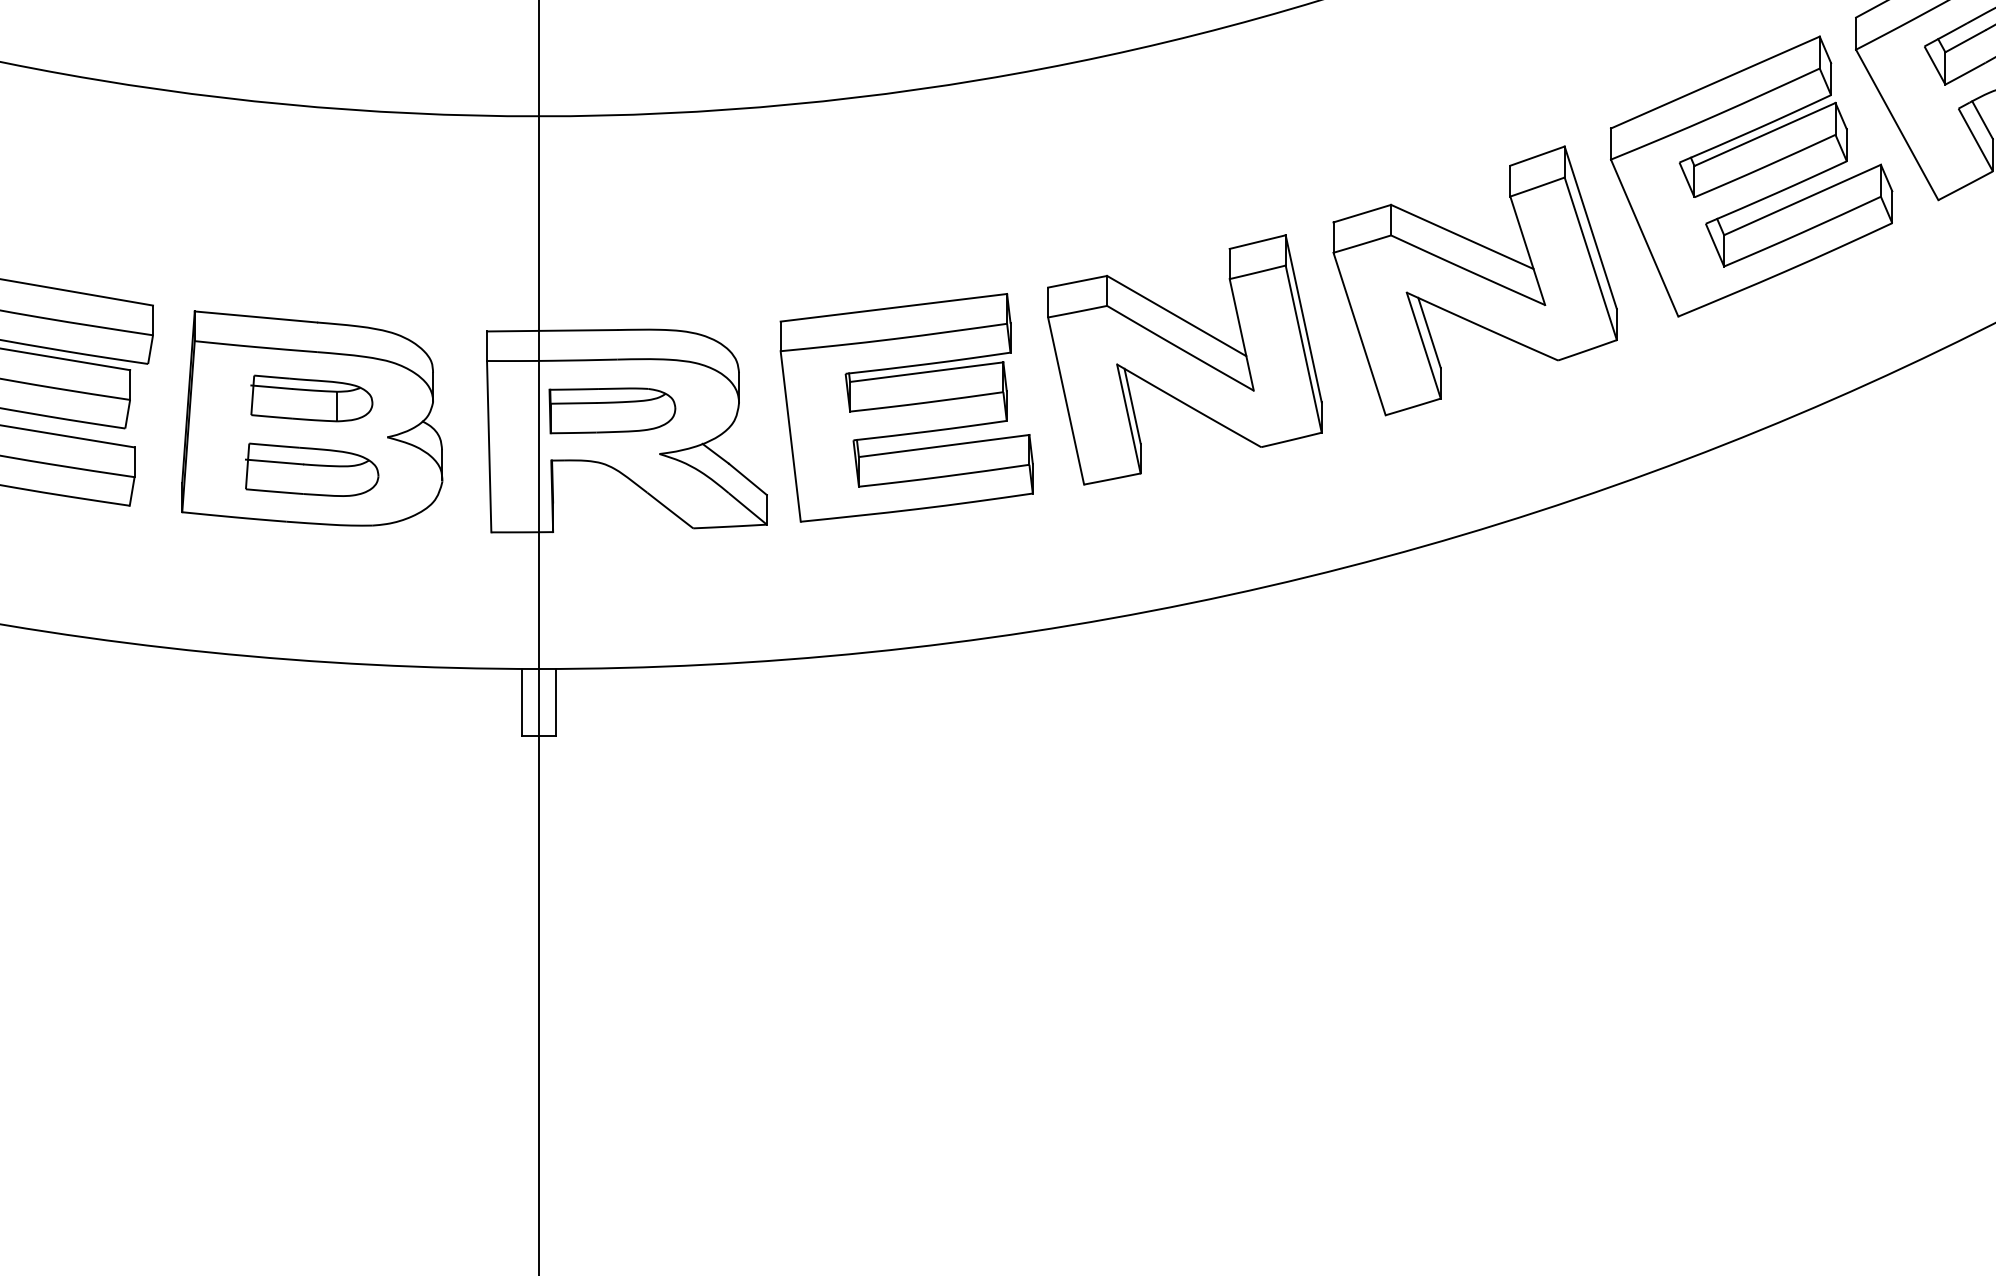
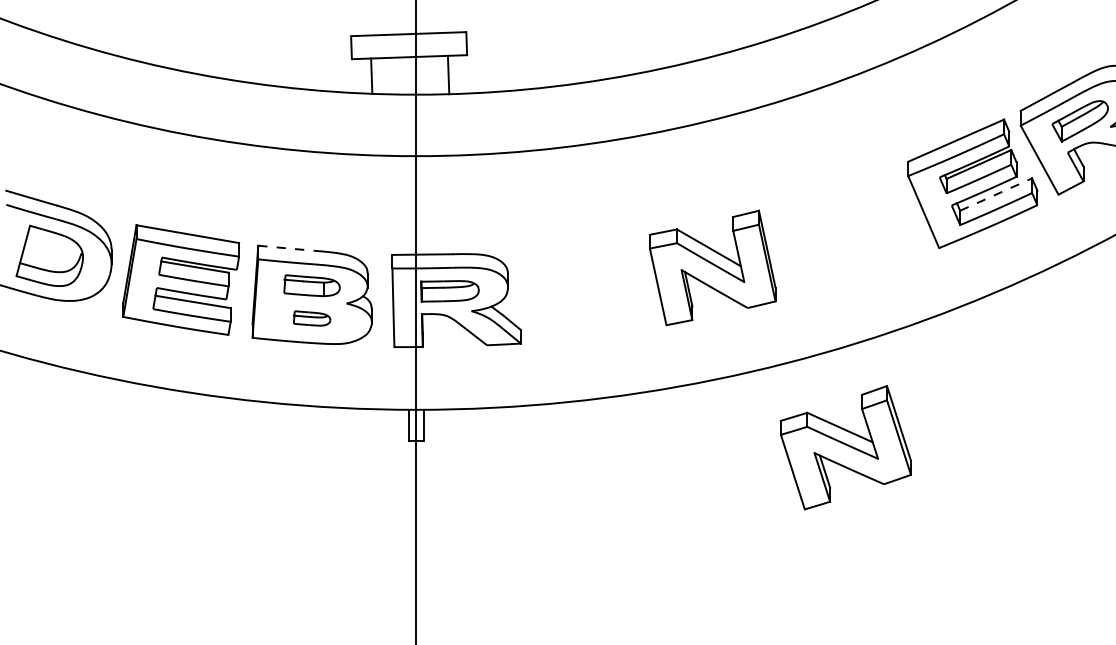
line: (1803, 199) -> (996, 194), solid -> dashed
part: (1474, 280) -> (845, 447), moved
line: (256, 317) -> (286, 248), solid -> dashed
part: (905, 406) -> (584, 289), removed
part: (310, 469) -> (311, 318), size x0.6

